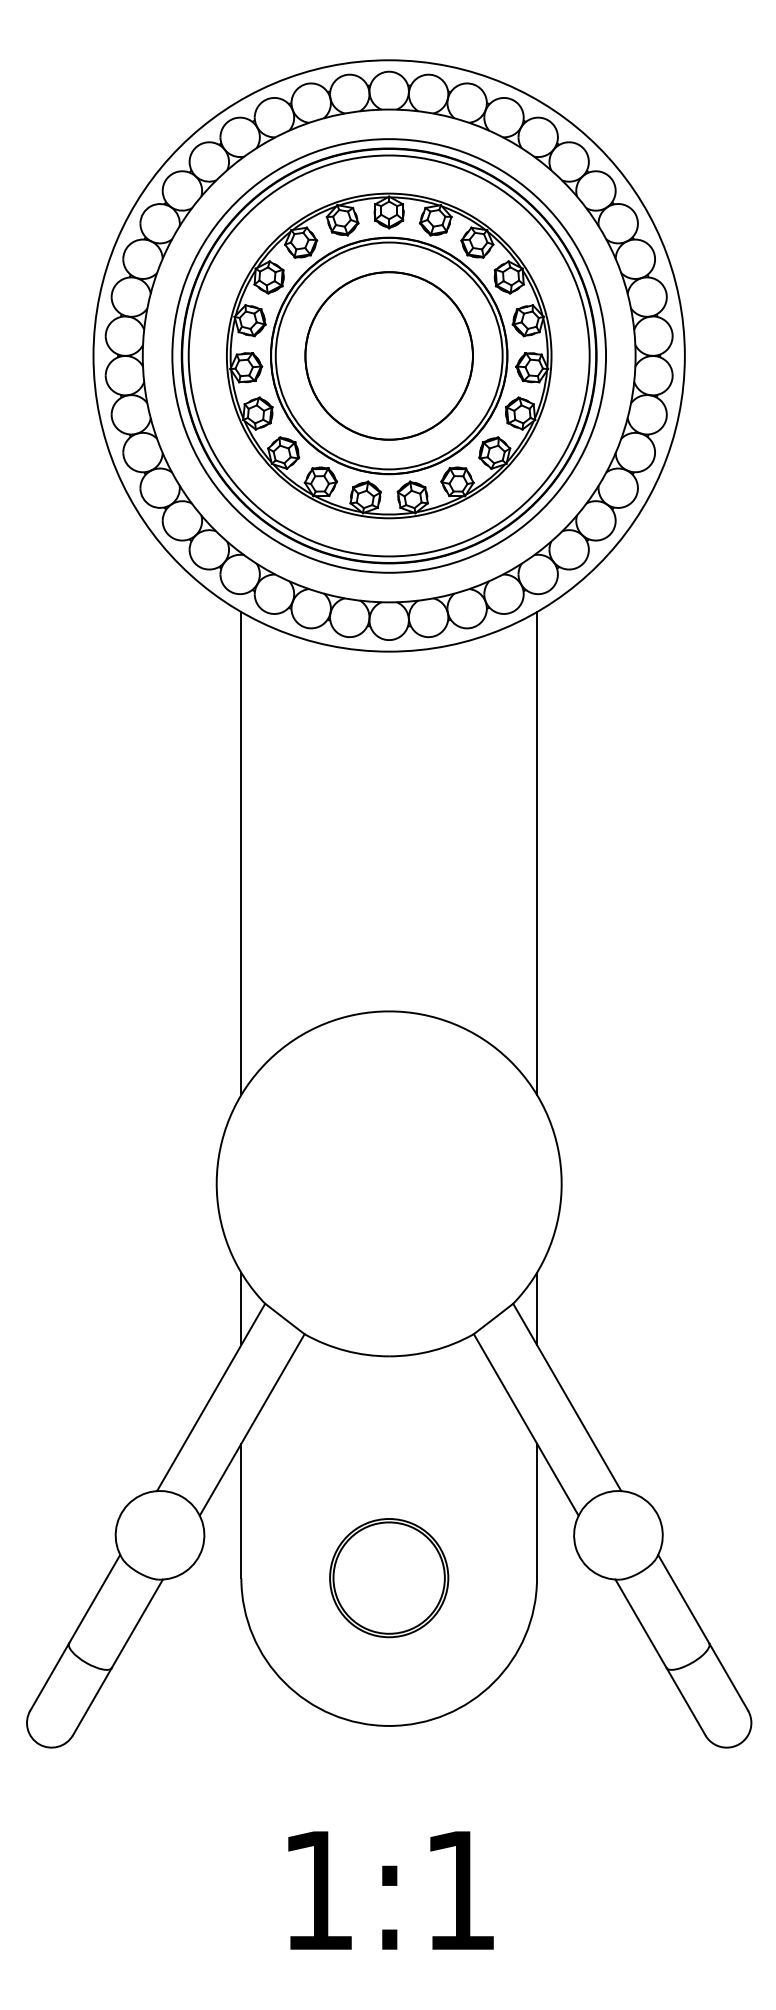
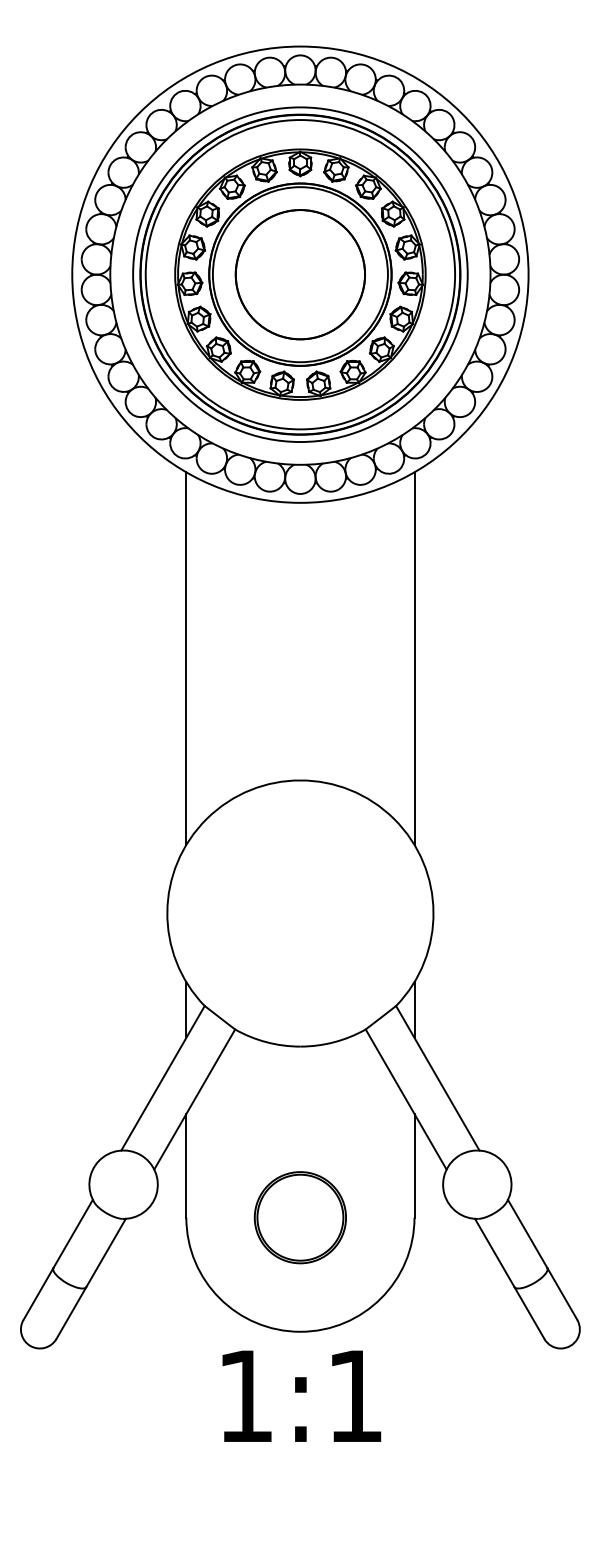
text: (390, 1890) -> (301, 1396), moved

